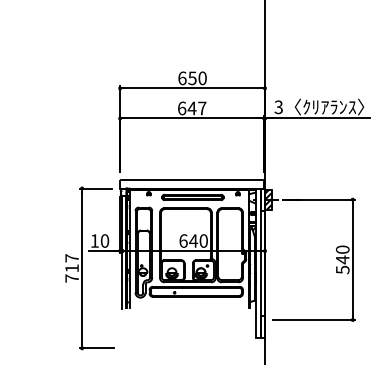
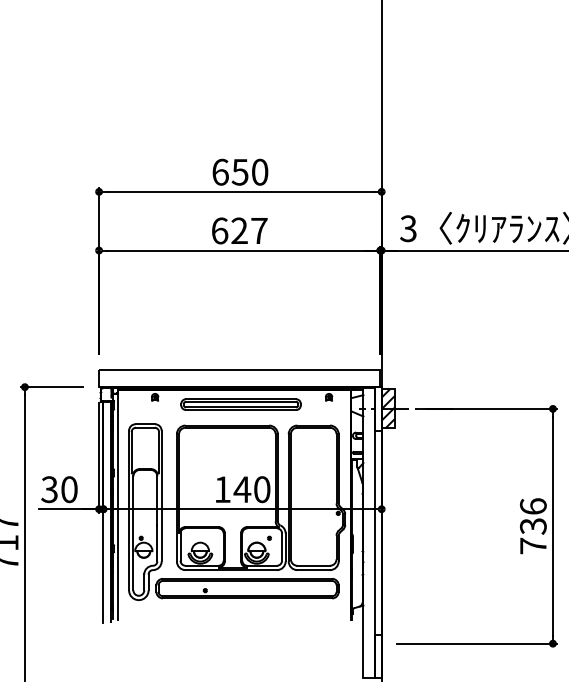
text: (191, 108) -> (238, 231), 647 -> 627
text: (94, 240) -> (49, 488), 10 -> 30
text: (183, 240) -> (222, 488), 640 -> 140
text: (342, 259) -> (532, 525), 540 -> 736

